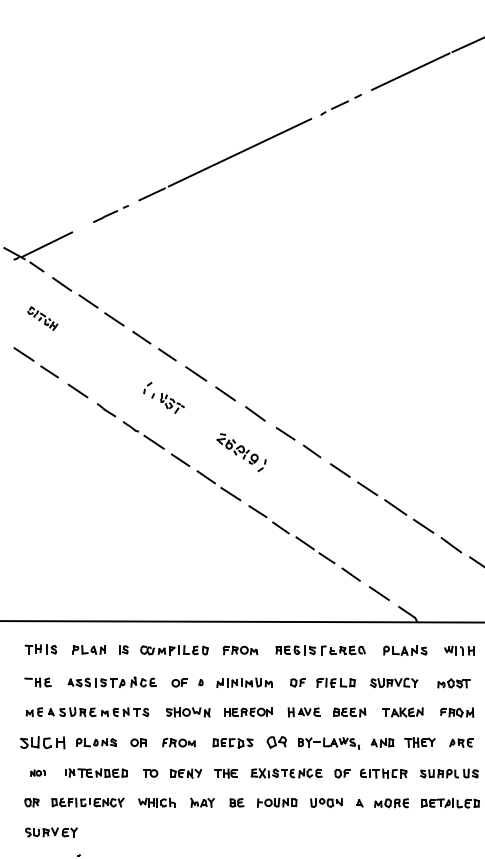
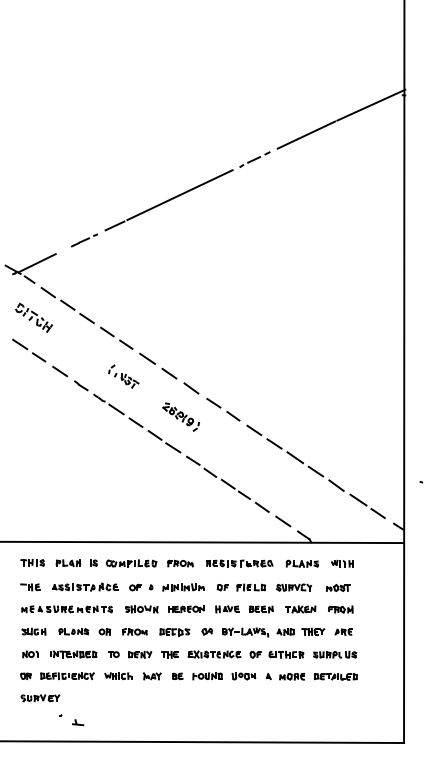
part: (42, 318) -> (33, 317), size x1.67
part: (42, 742) -> (33, 631), size x0.71
part: (277, 742) -> (207, 631), size x0.71
part: (38, 773) -> (30, 654), size x1.43

